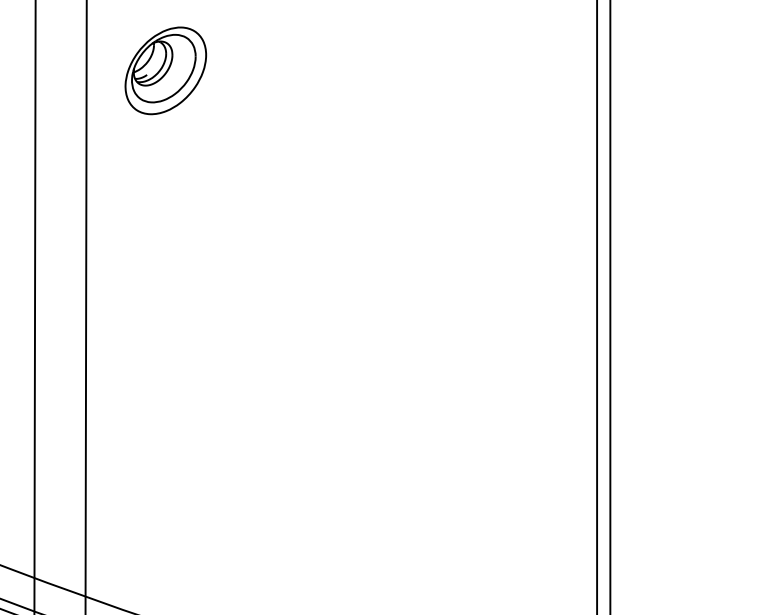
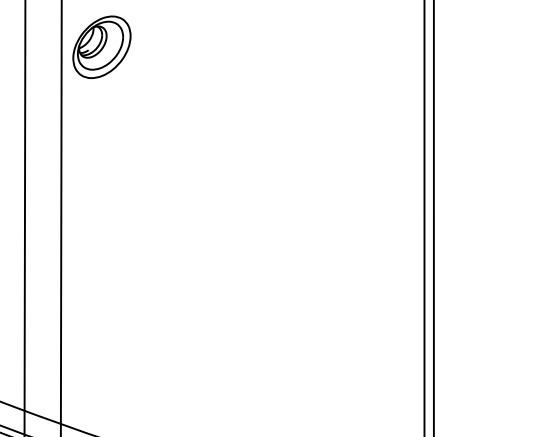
part: (165, 69) -> (101, 46), moved

